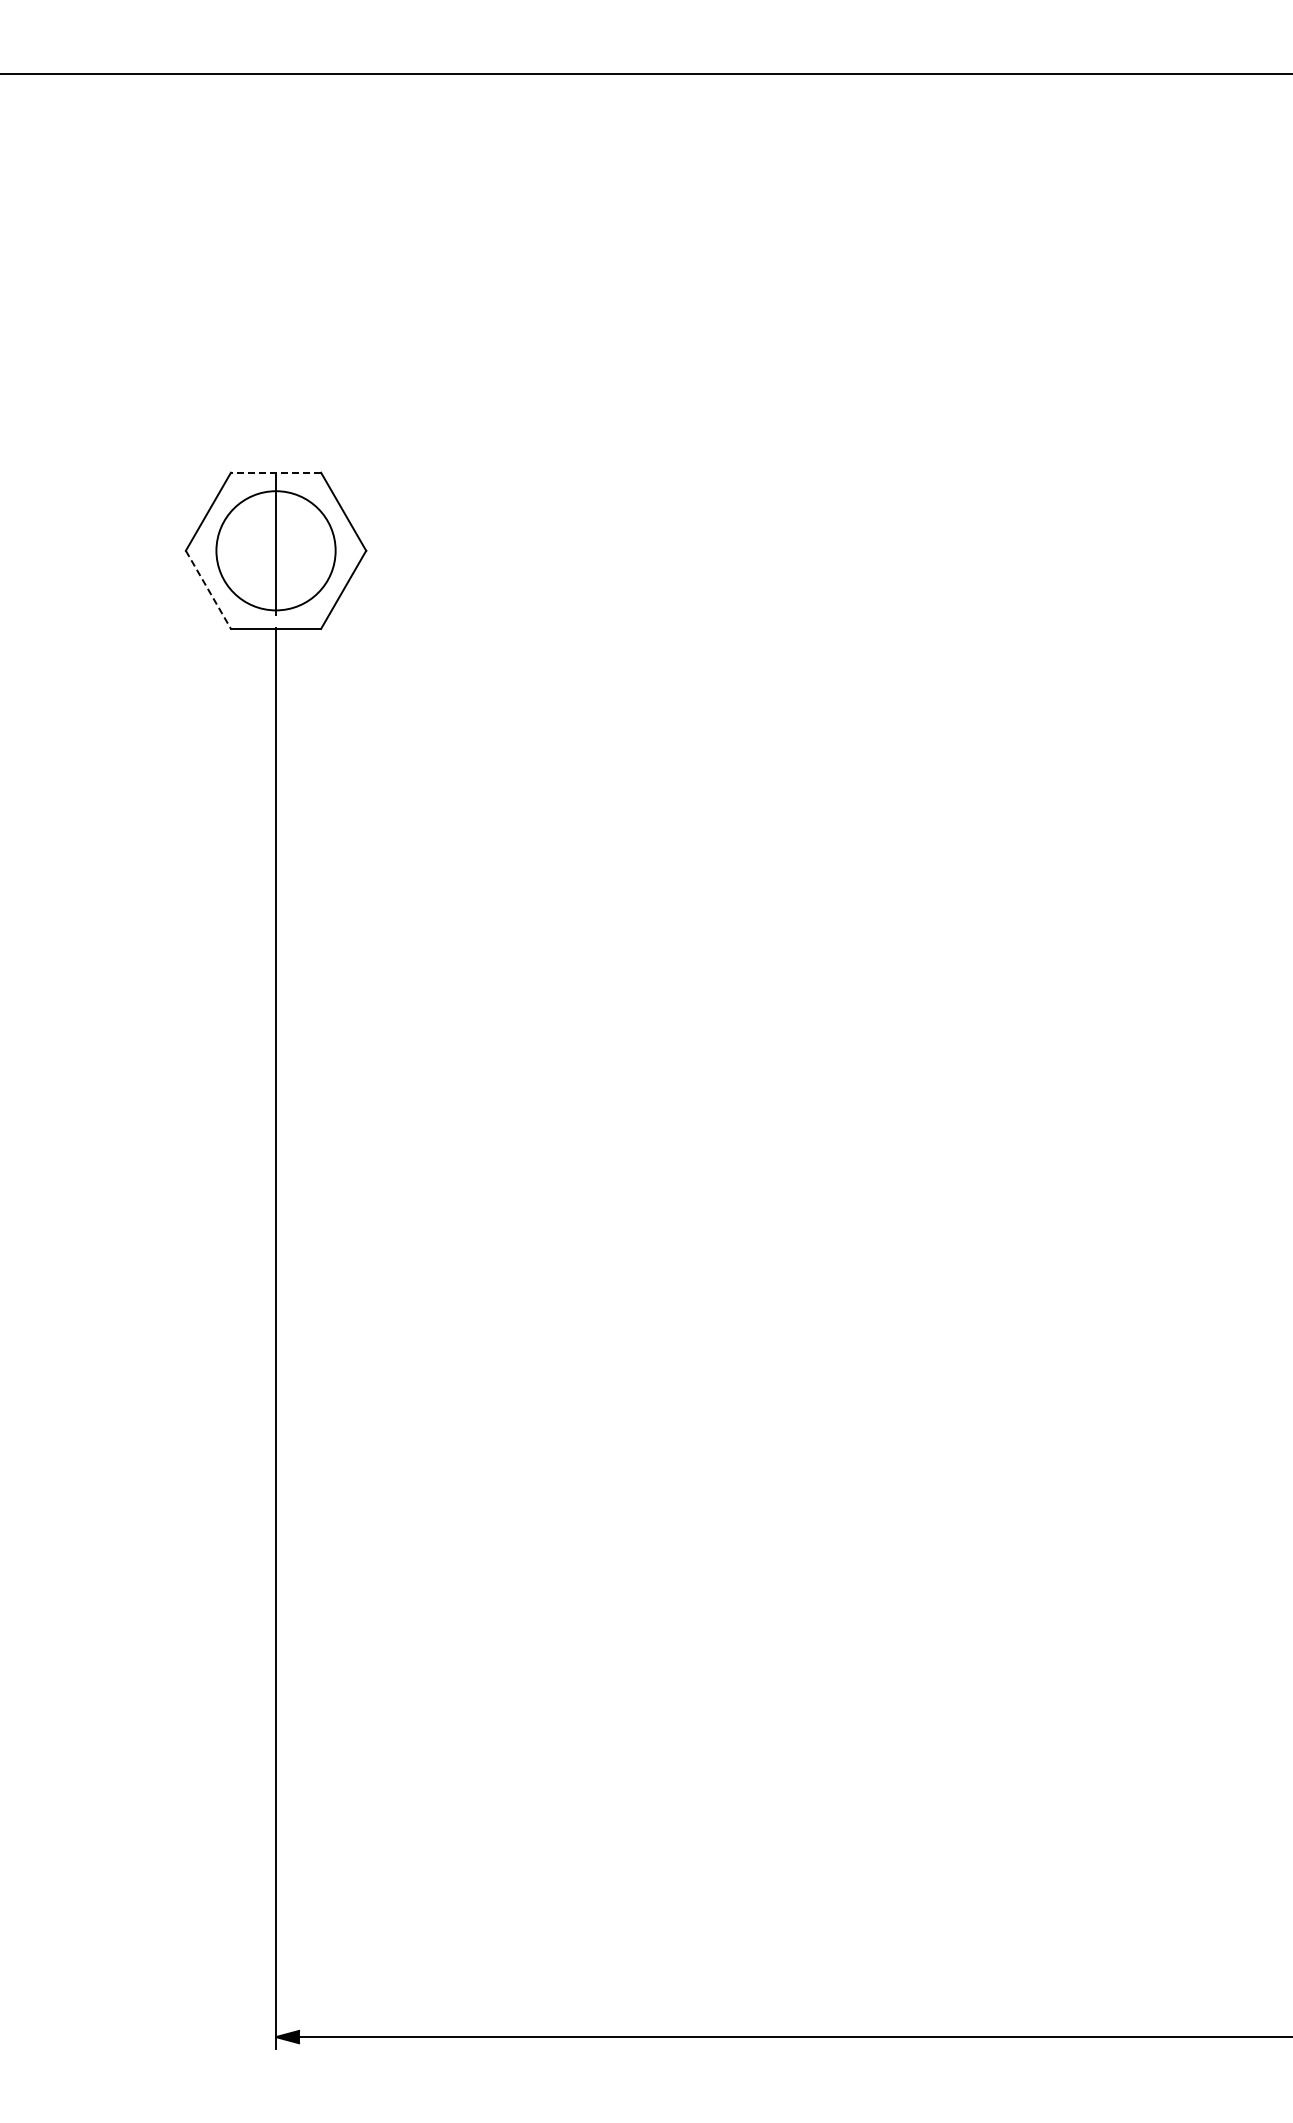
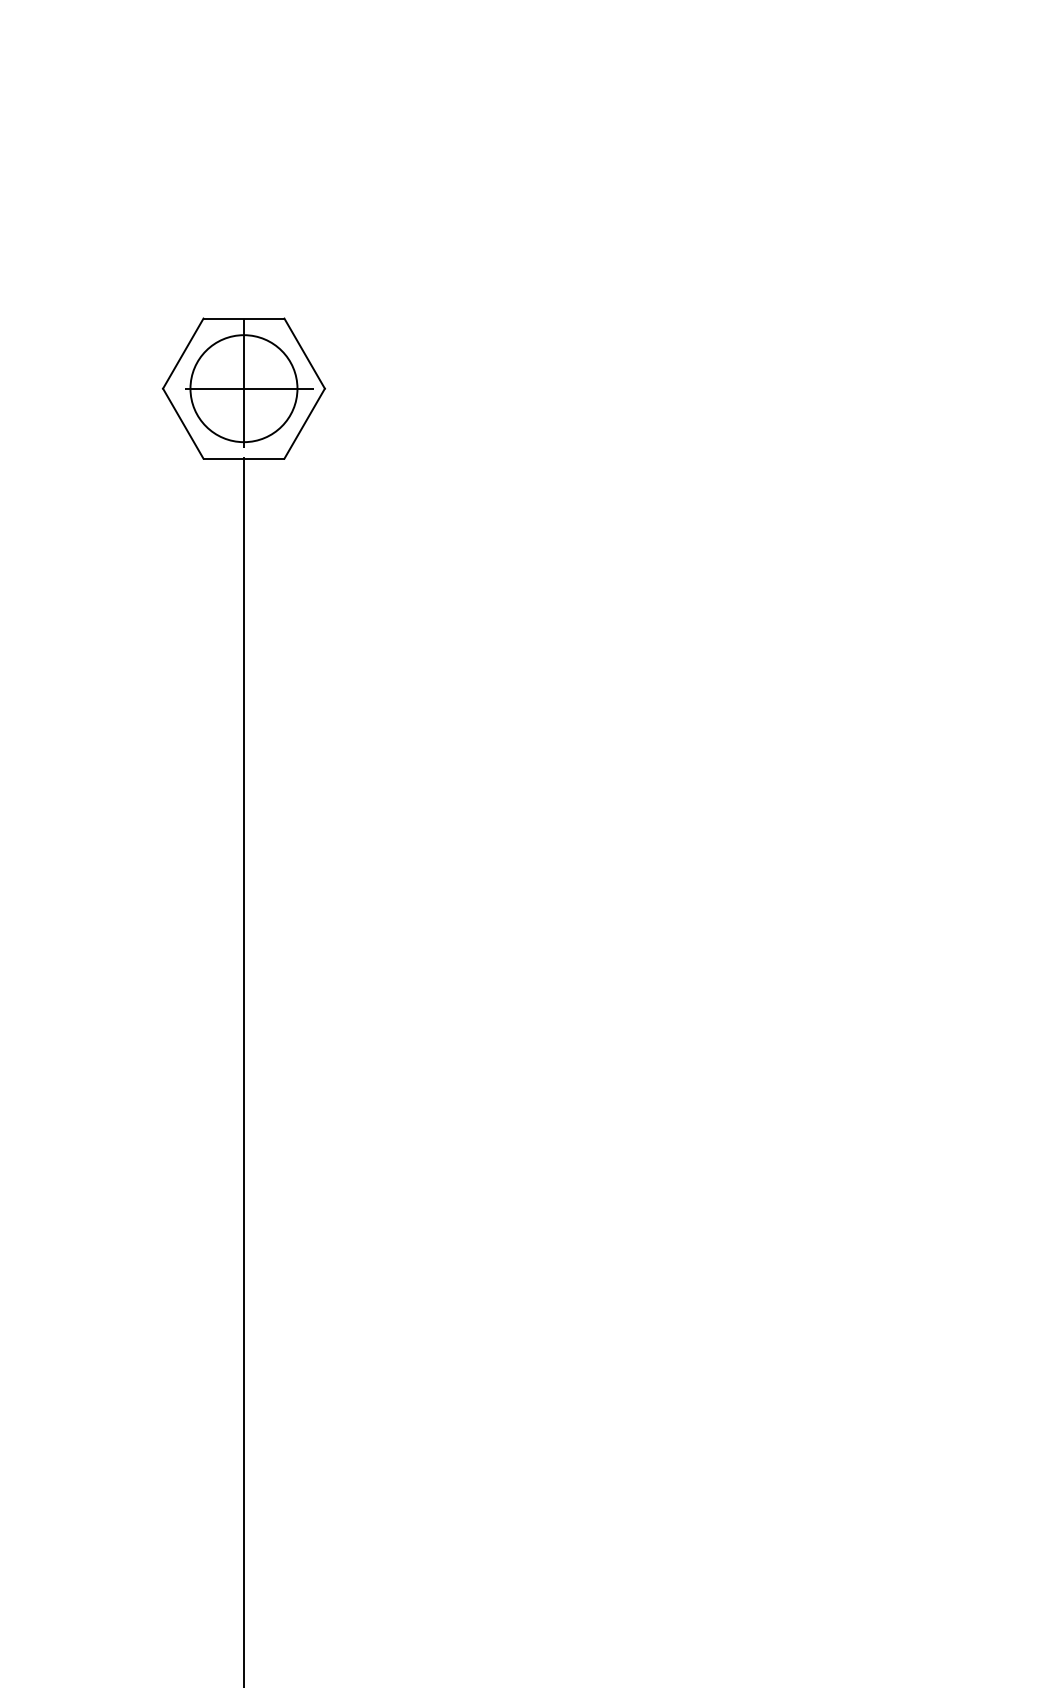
line: (275, 472) -> (243, 318), dashed -> solid
line: (275, 550) -> (243, 388), added
line: (208, 590) -> (183, 424), dashed -> solid

